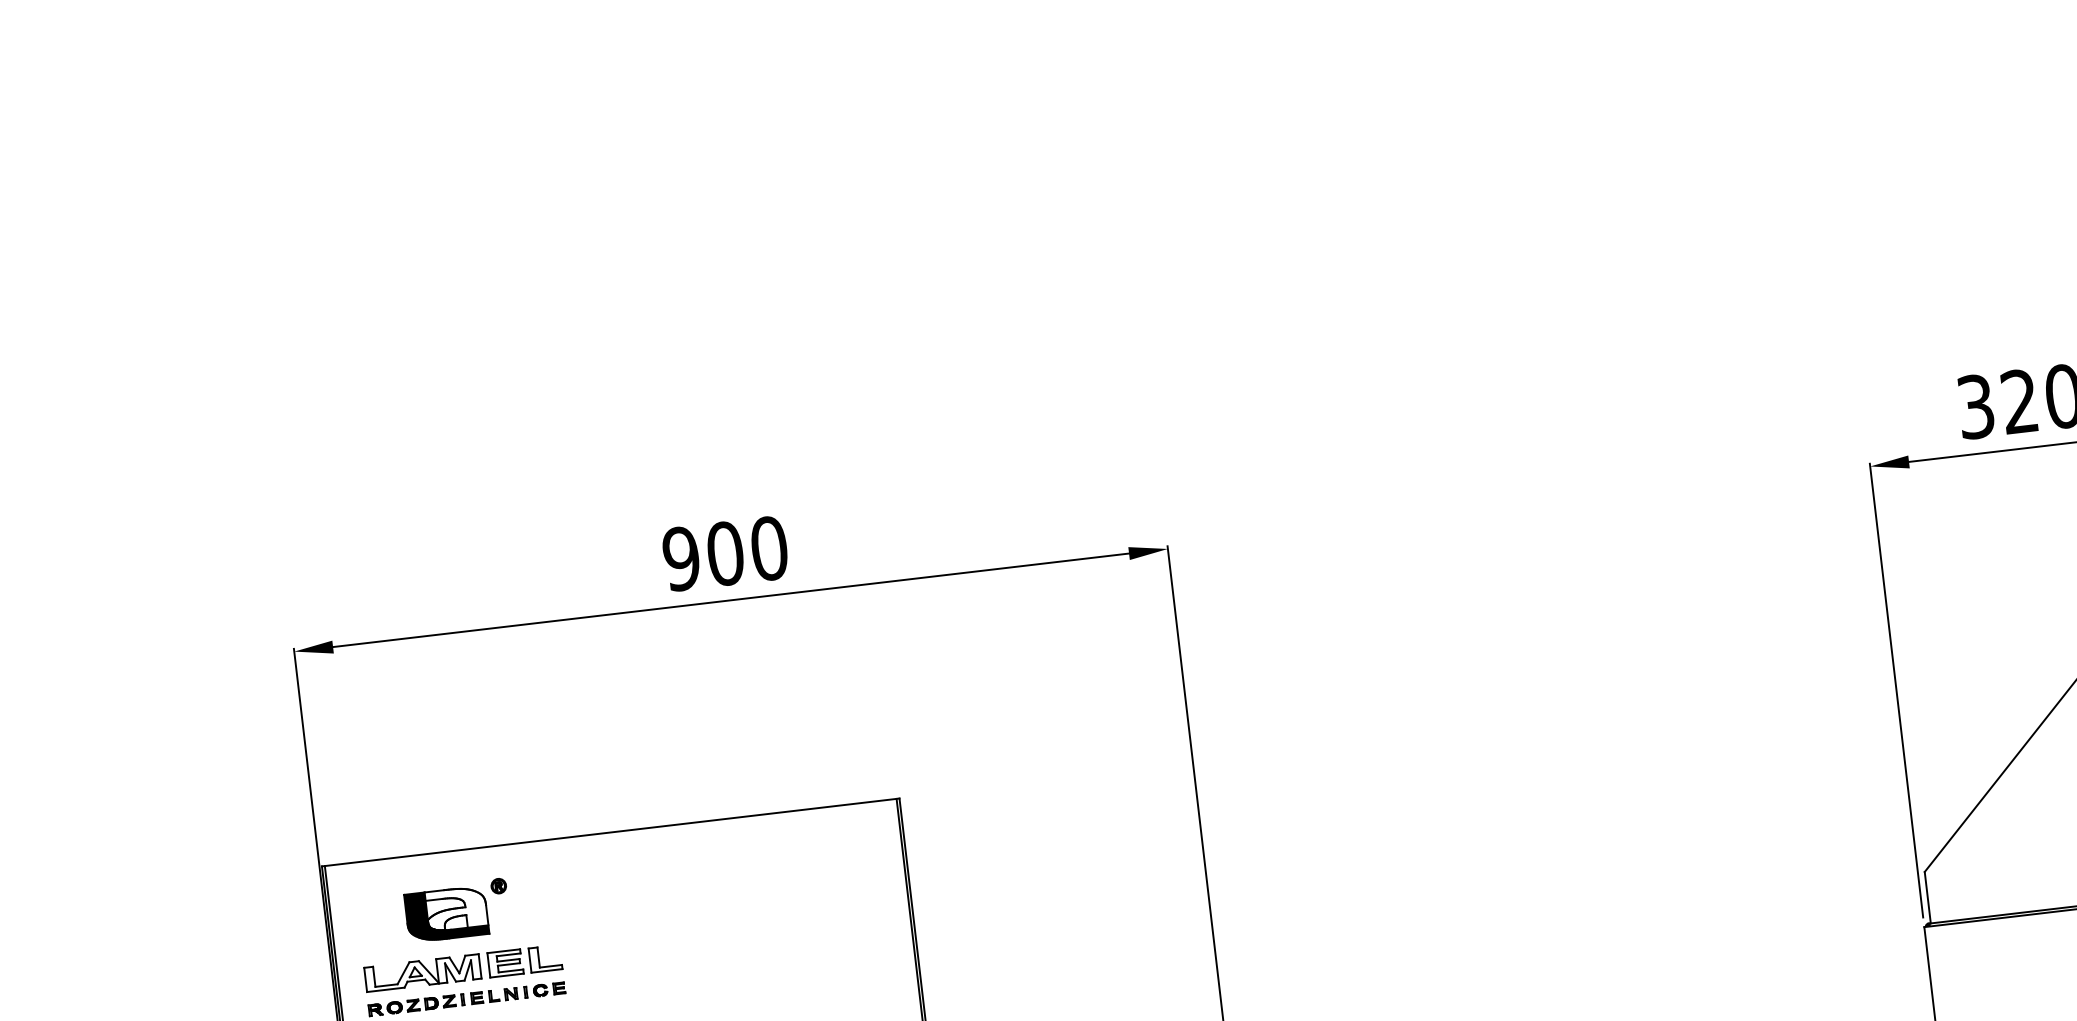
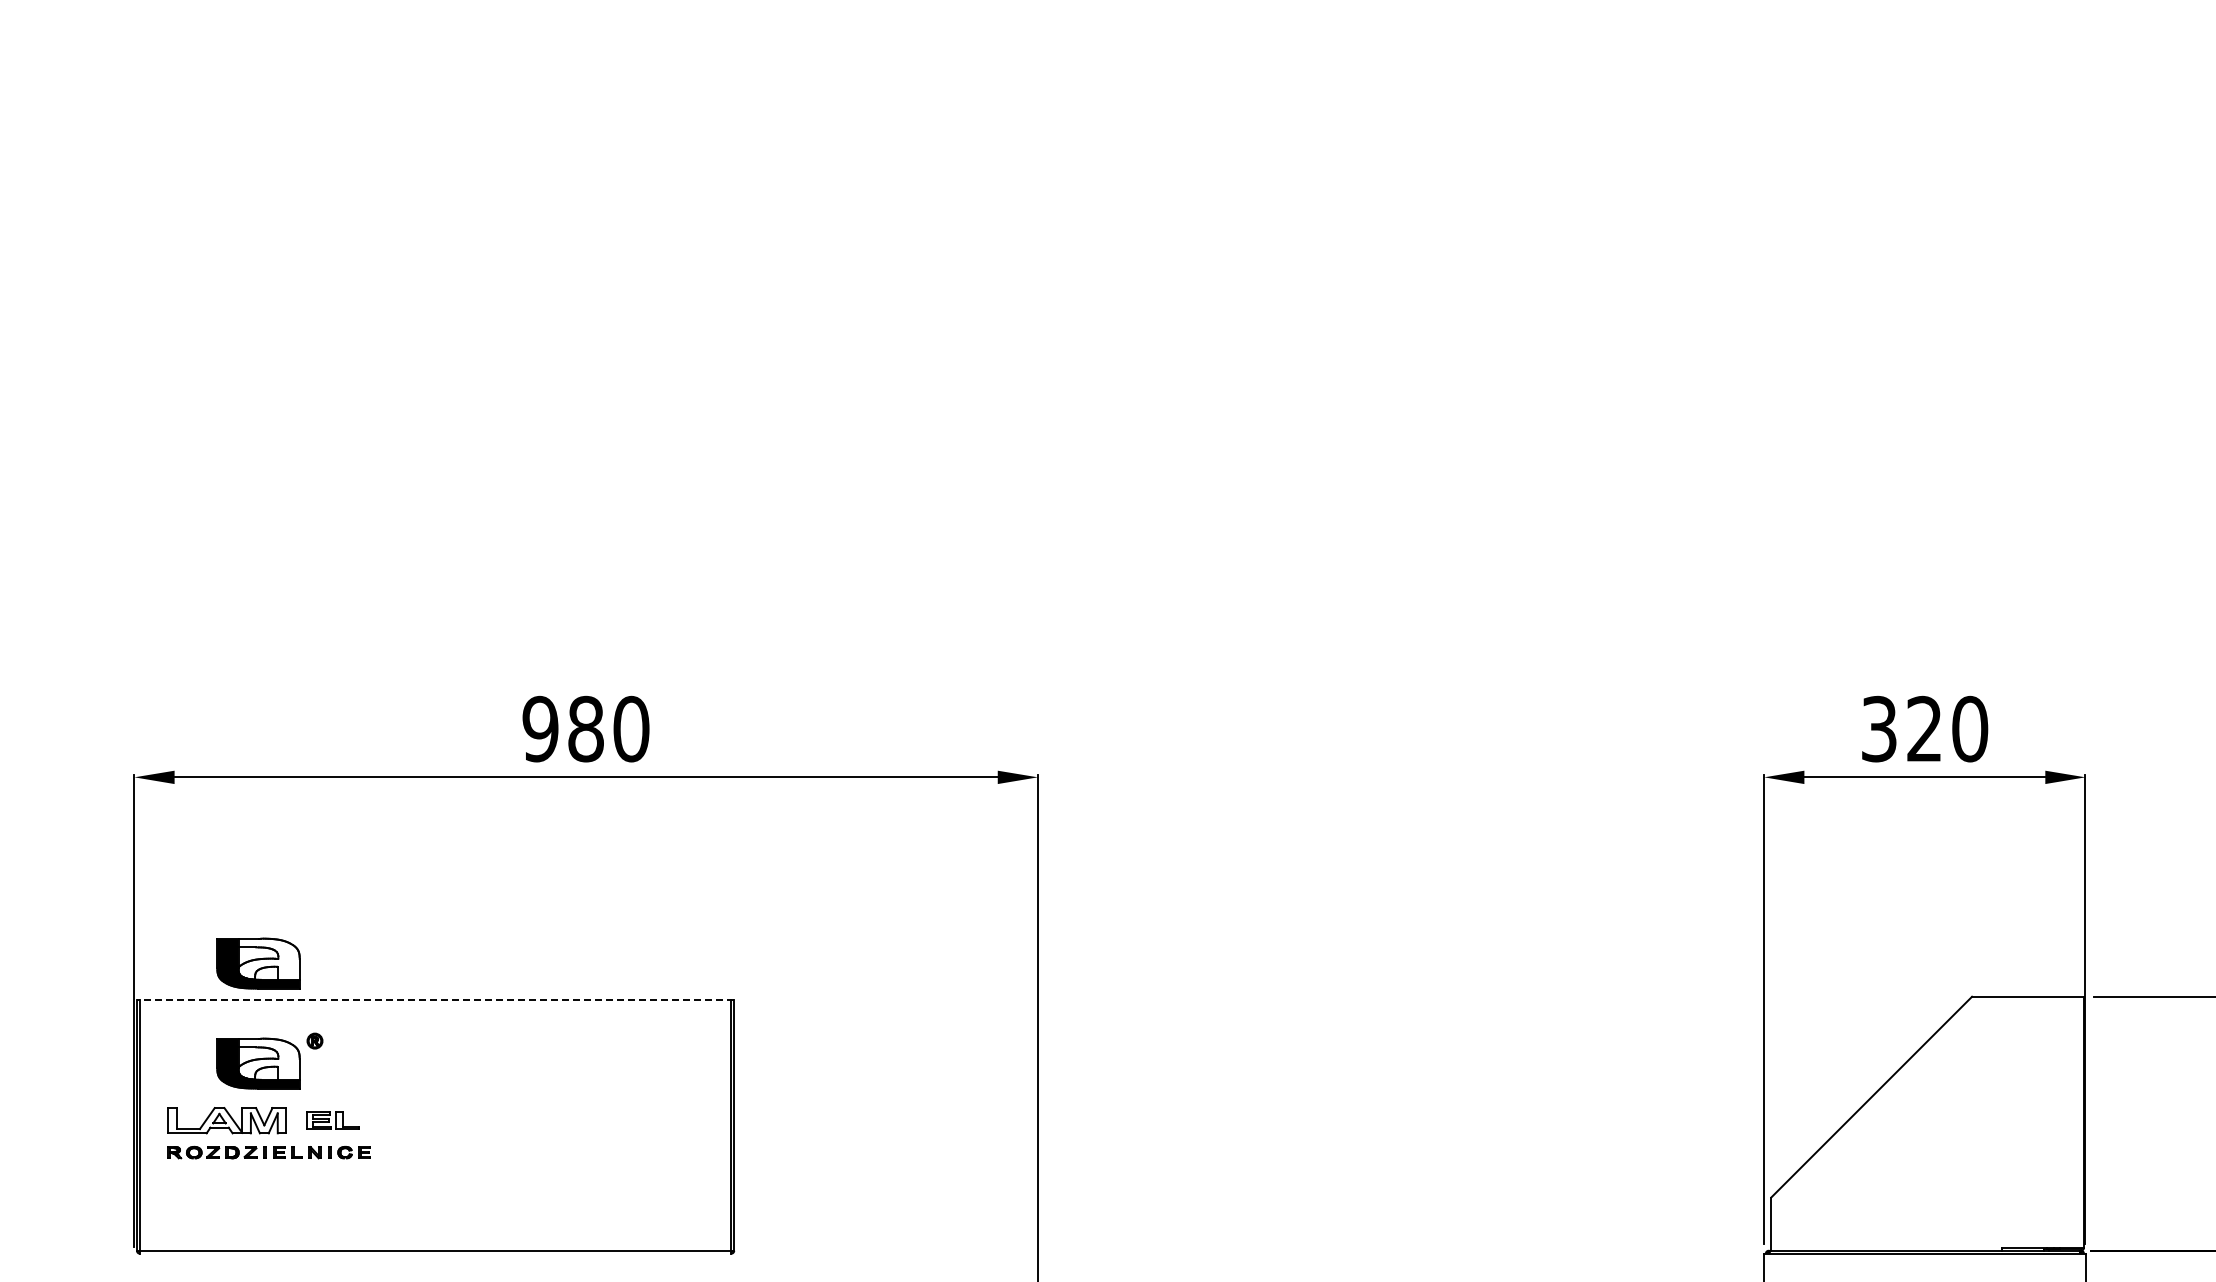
text: (725, 554) -> (586, 729), 900 -> 980
part: (435, 817) -> (258, 963), added
line: (610, 832) -> (435, 999), solid -> dashed
part: (524, 960) -> (332, 1120), size x0.7

